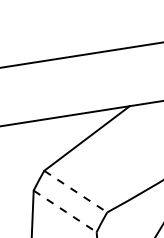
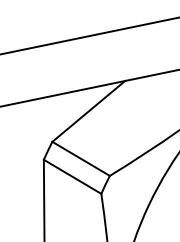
line: (76, 192) -> (81, 159), dashed -> solid
line: (66, 212) -> (73, 177), dashed -> solid

